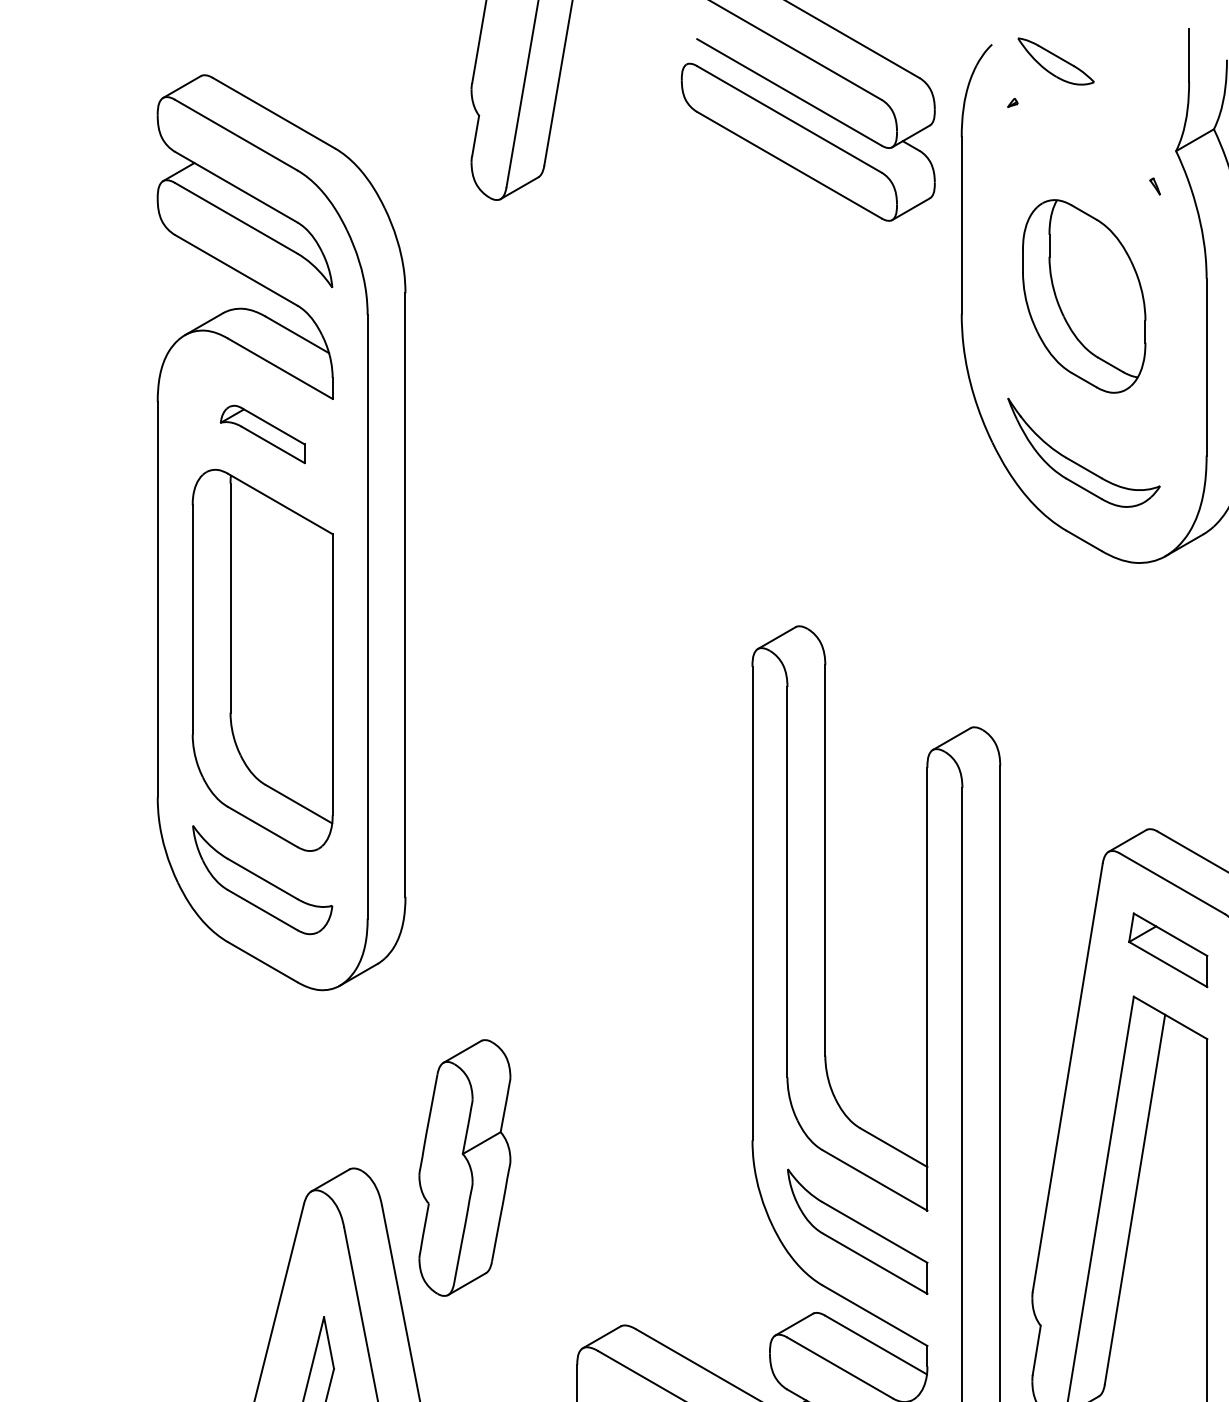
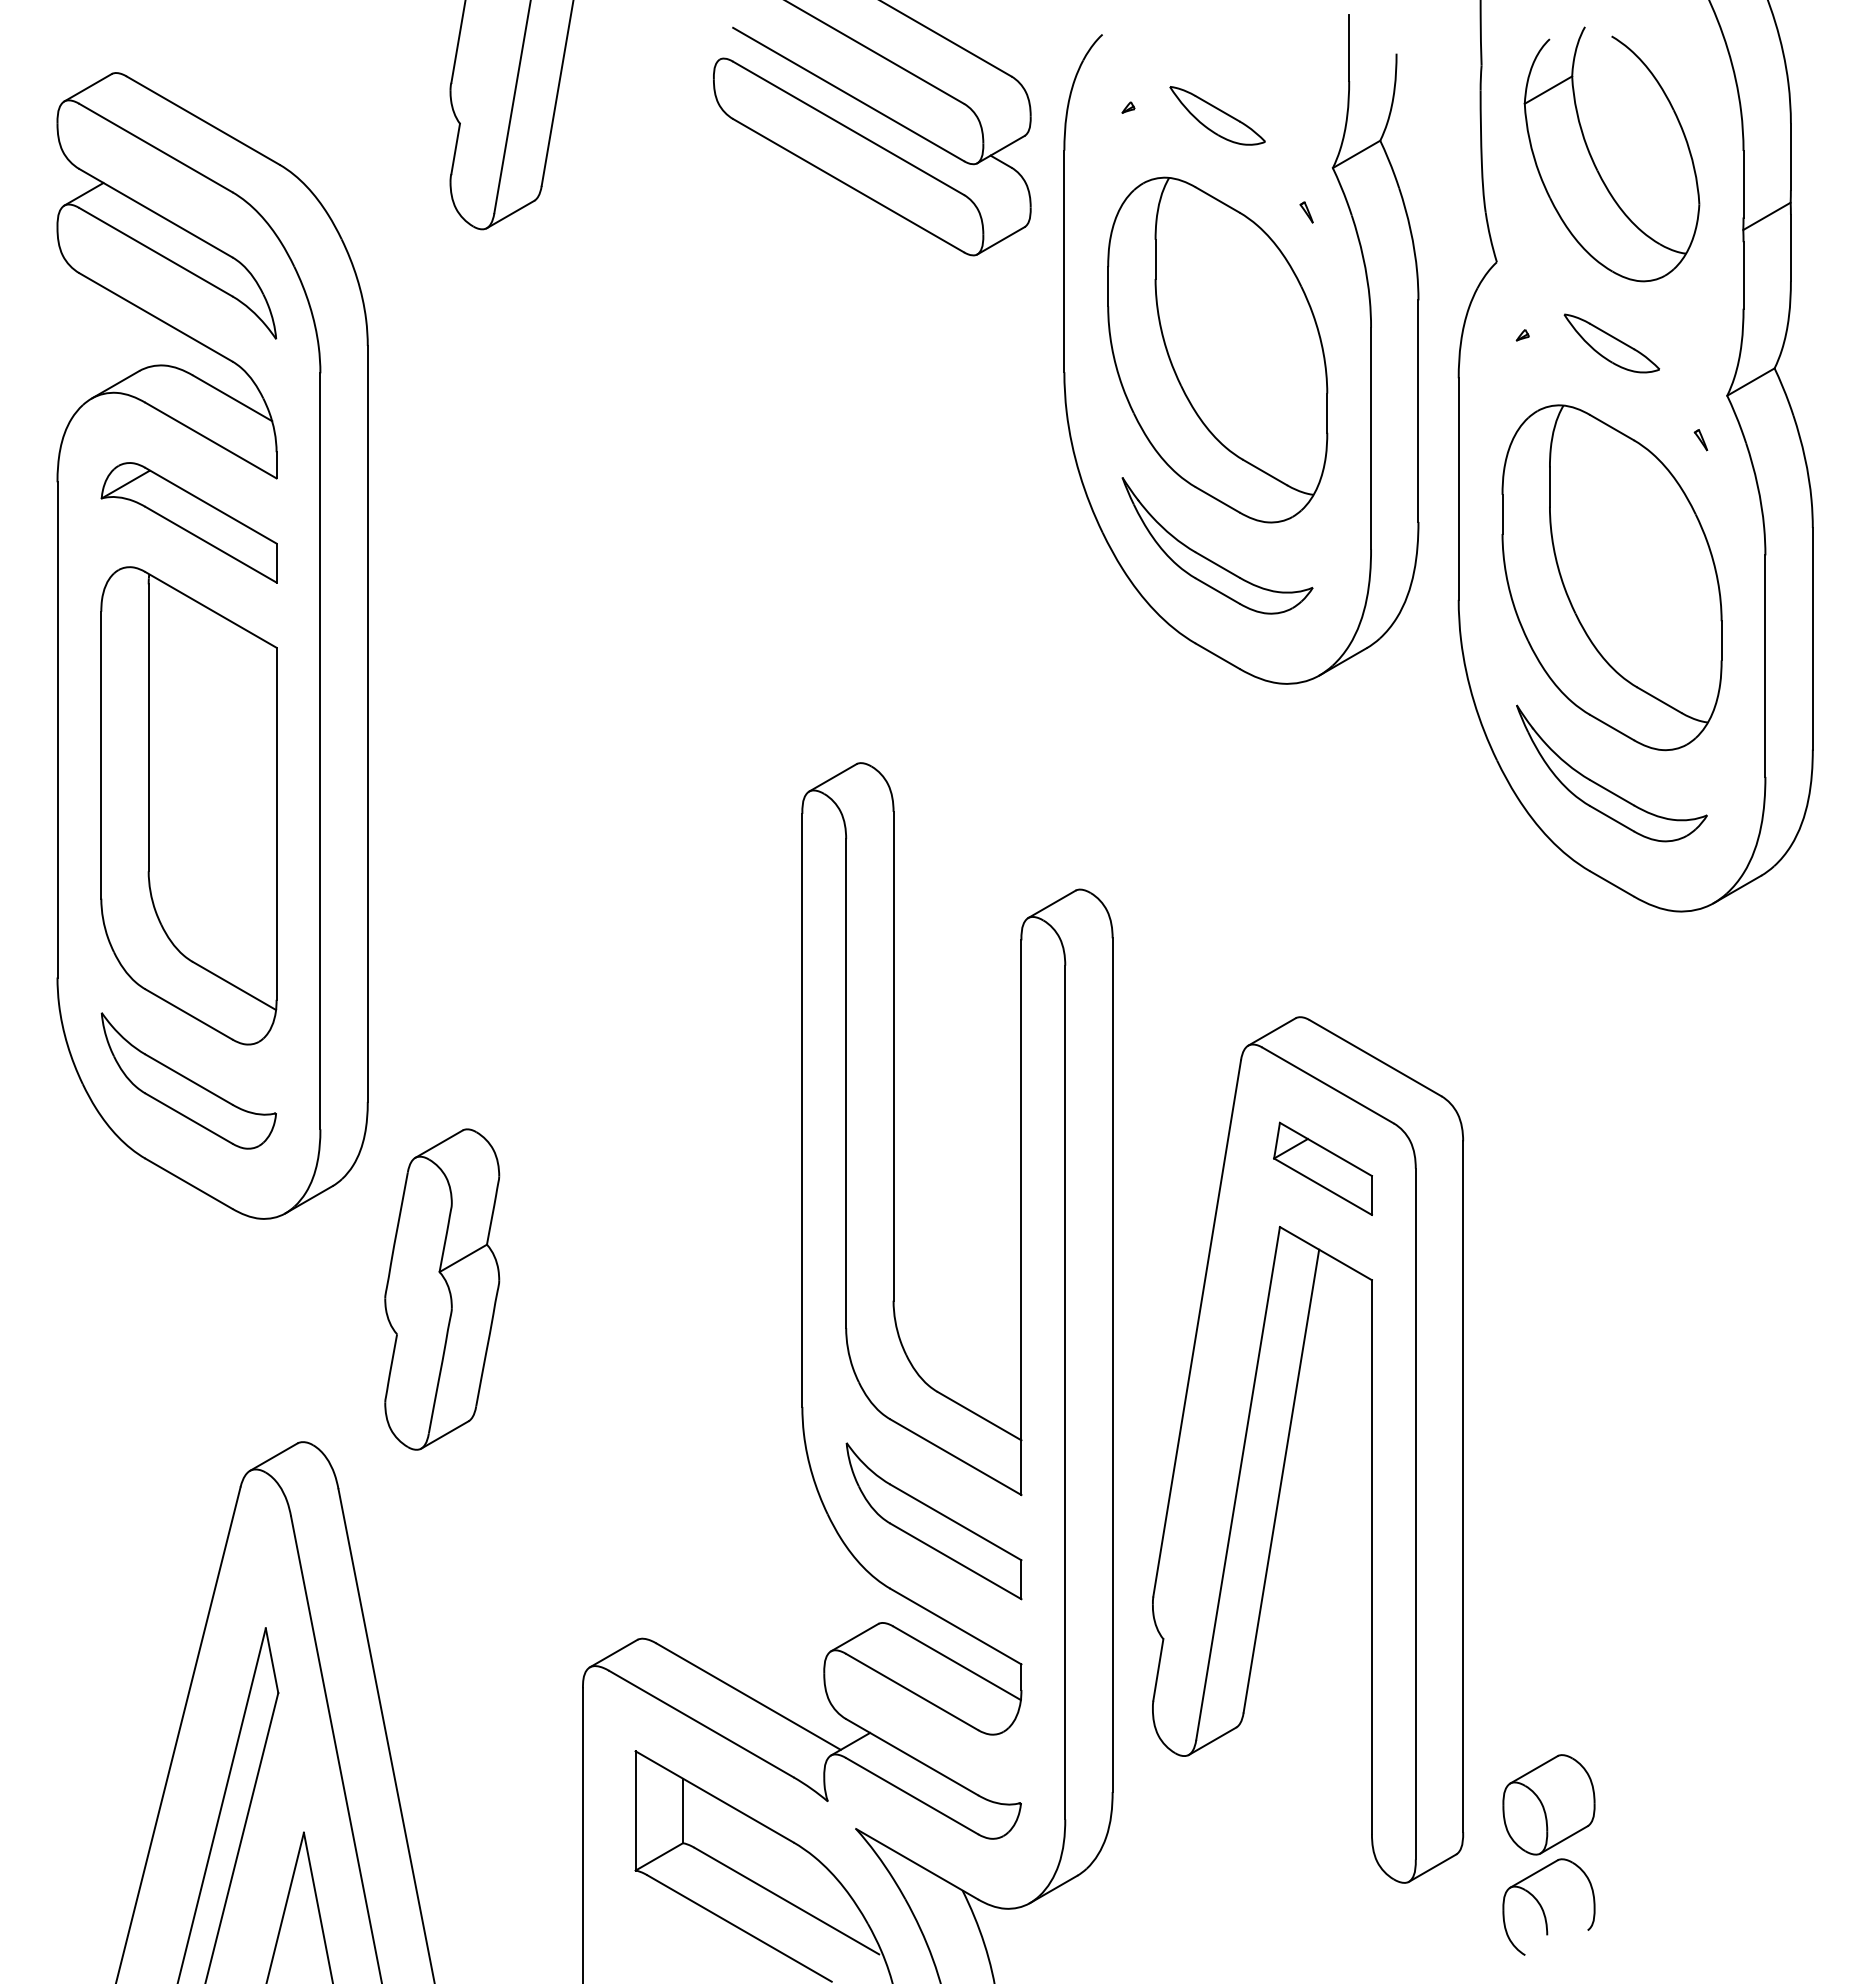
part: (1056, 61) -> (1217, 115), moved
part: (1083, 296) -> (1217, 349), size x1.43
part: (262, 434) -> (188, 522), size x1.67
part: (465, 1167) -> (442, 1289), moved

